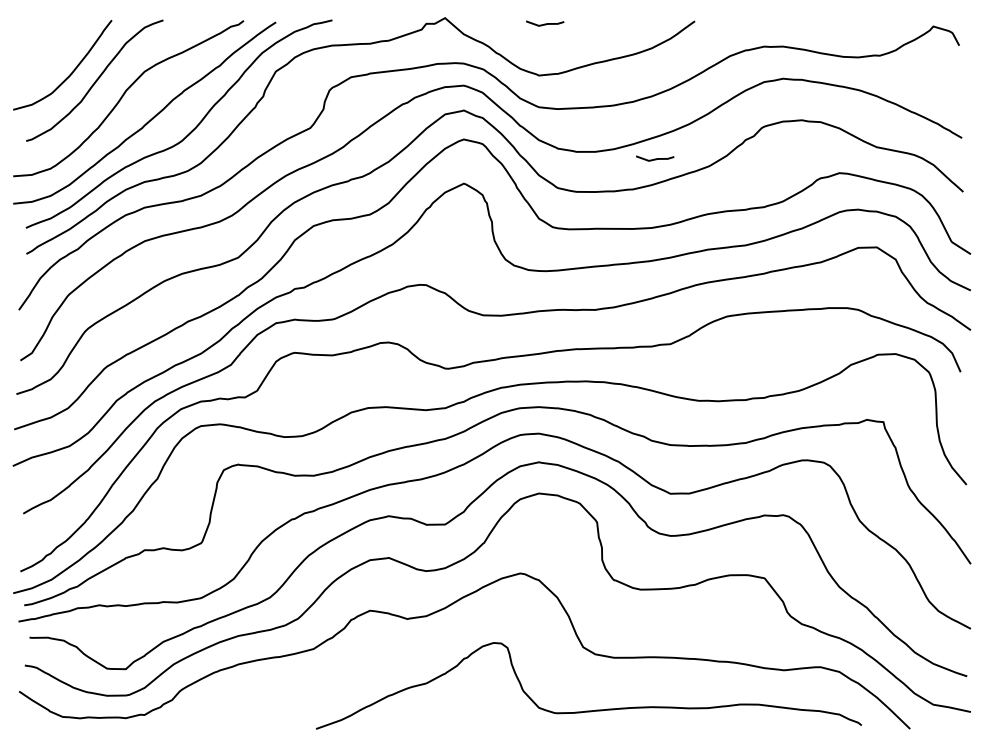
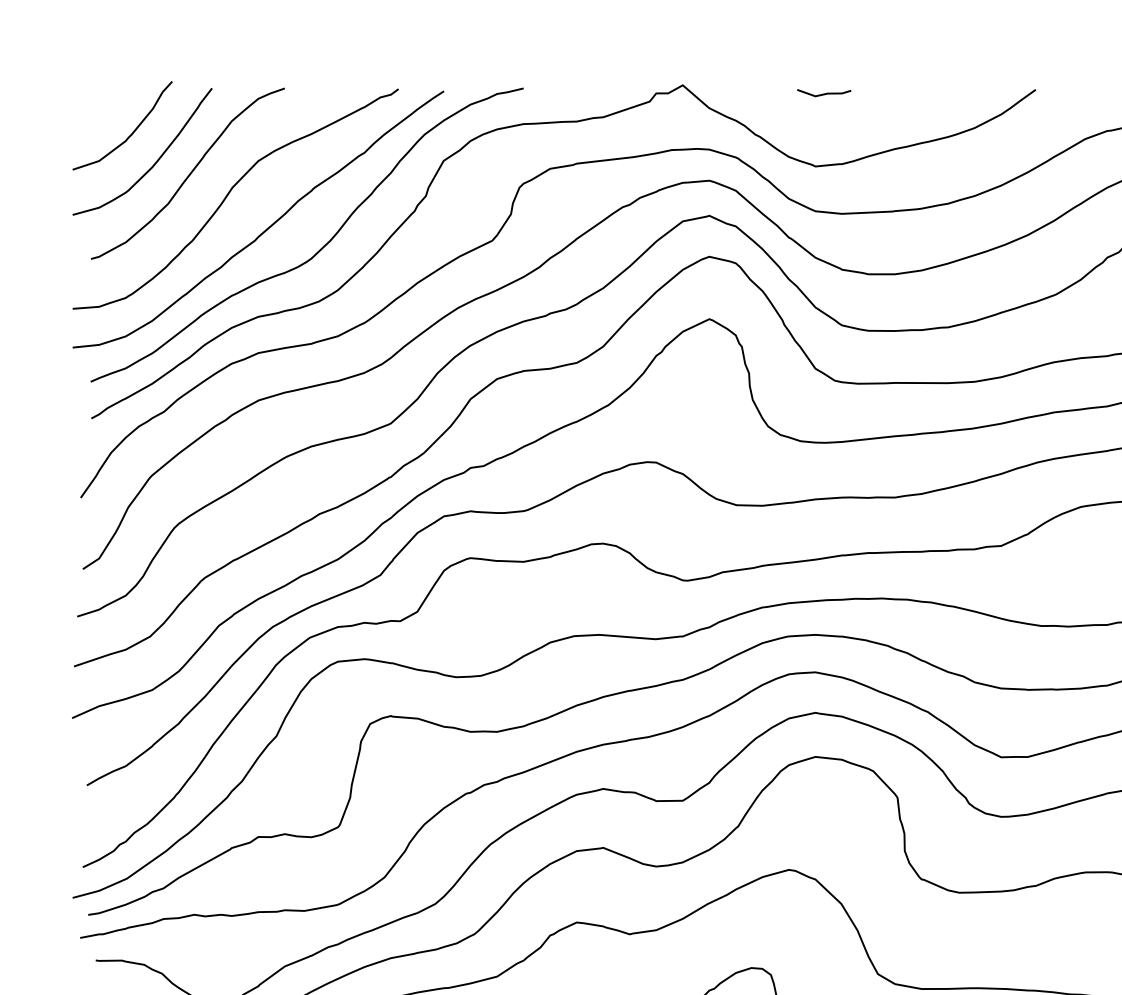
curve: (55, 50) -> (132, 131), added
line: (655, 158) -> (980, 283), removed

